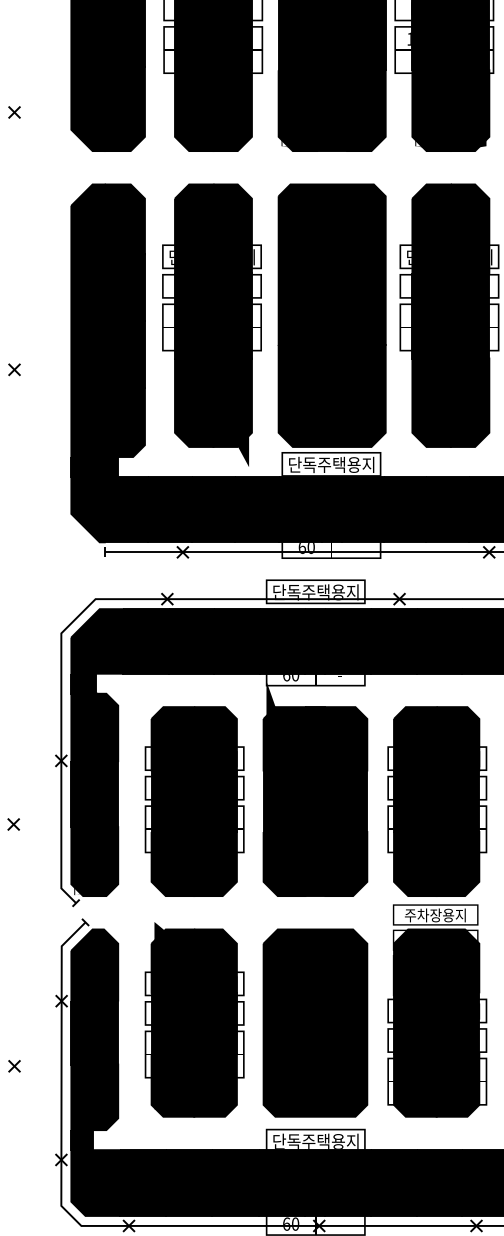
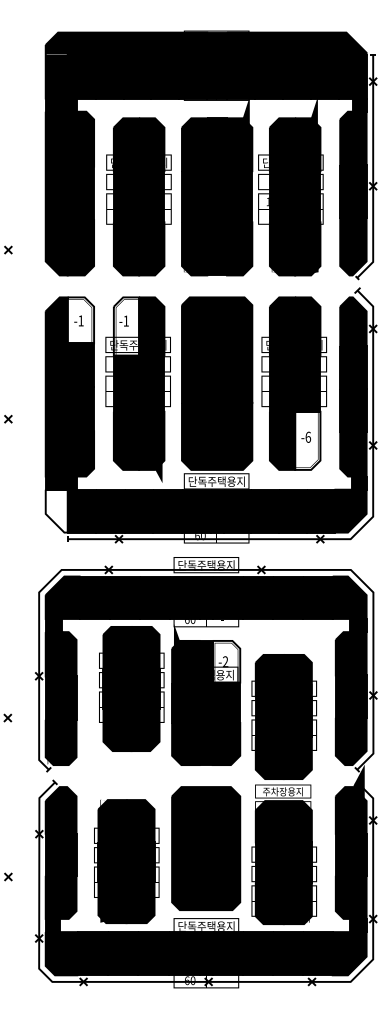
fill: (124, 219) -> (80, 320), removed
fill: (194, 228) -> (126, 326), removed
fill: (469, 402) -> (307, 440), removed
fill: (87, 508) -> (56, 510), removed
fill: (346, 738) -> (226, 661), removed
part: (194, 800) -> (131, 688), moved
part: (436, 911) -> (283, 789), moved
part: (194, 1019) -> (126, 859), moved

